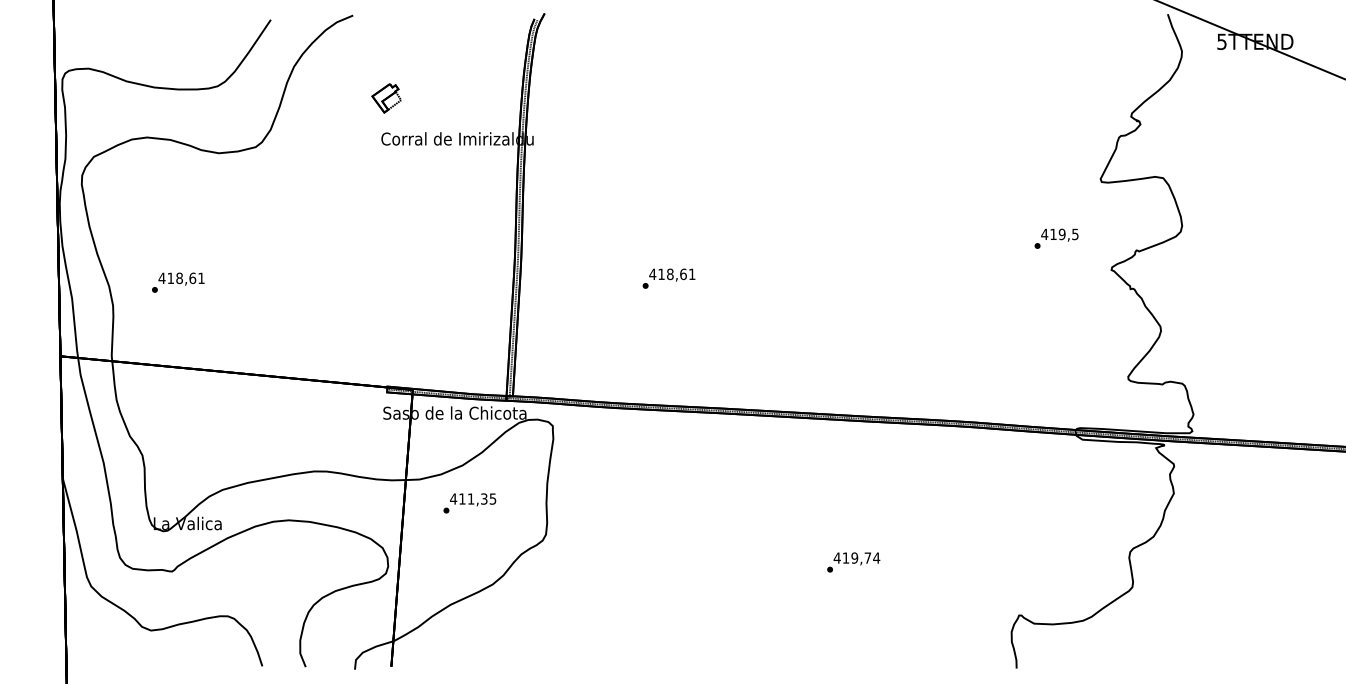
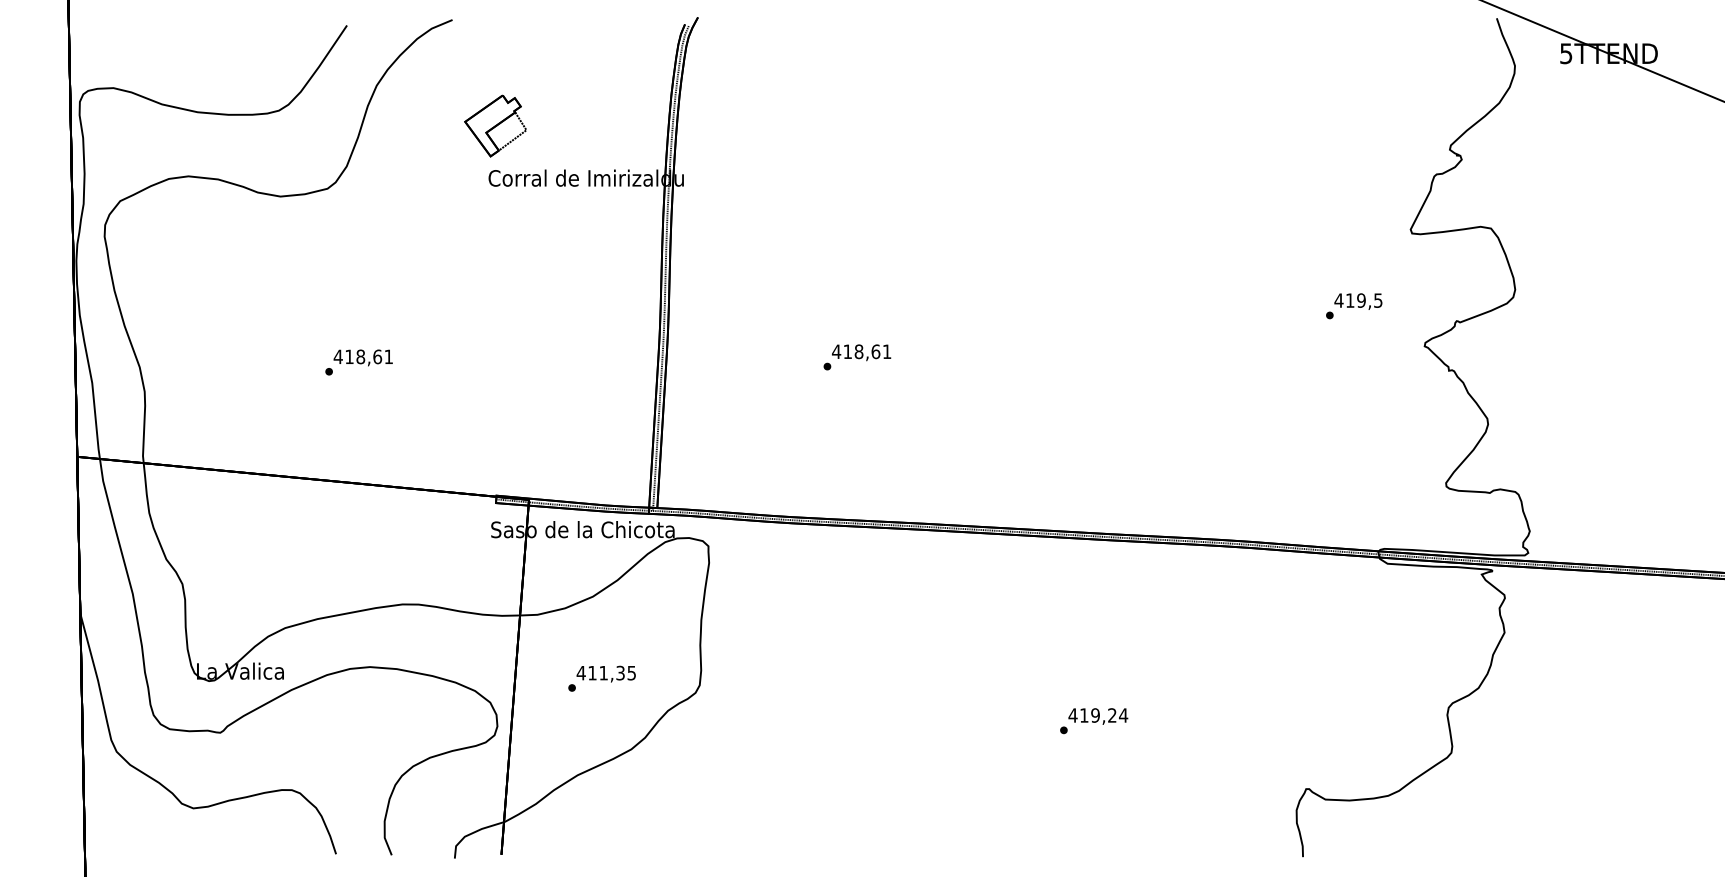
part: (386, 98) -> (495, 126), size x1.67
text: (178, 282) -> (359, 362), moved
text: (469, 503) -> (601, 678), moved
text: (867, 557) -> (1111, 714), 419,74 -> 419,24

